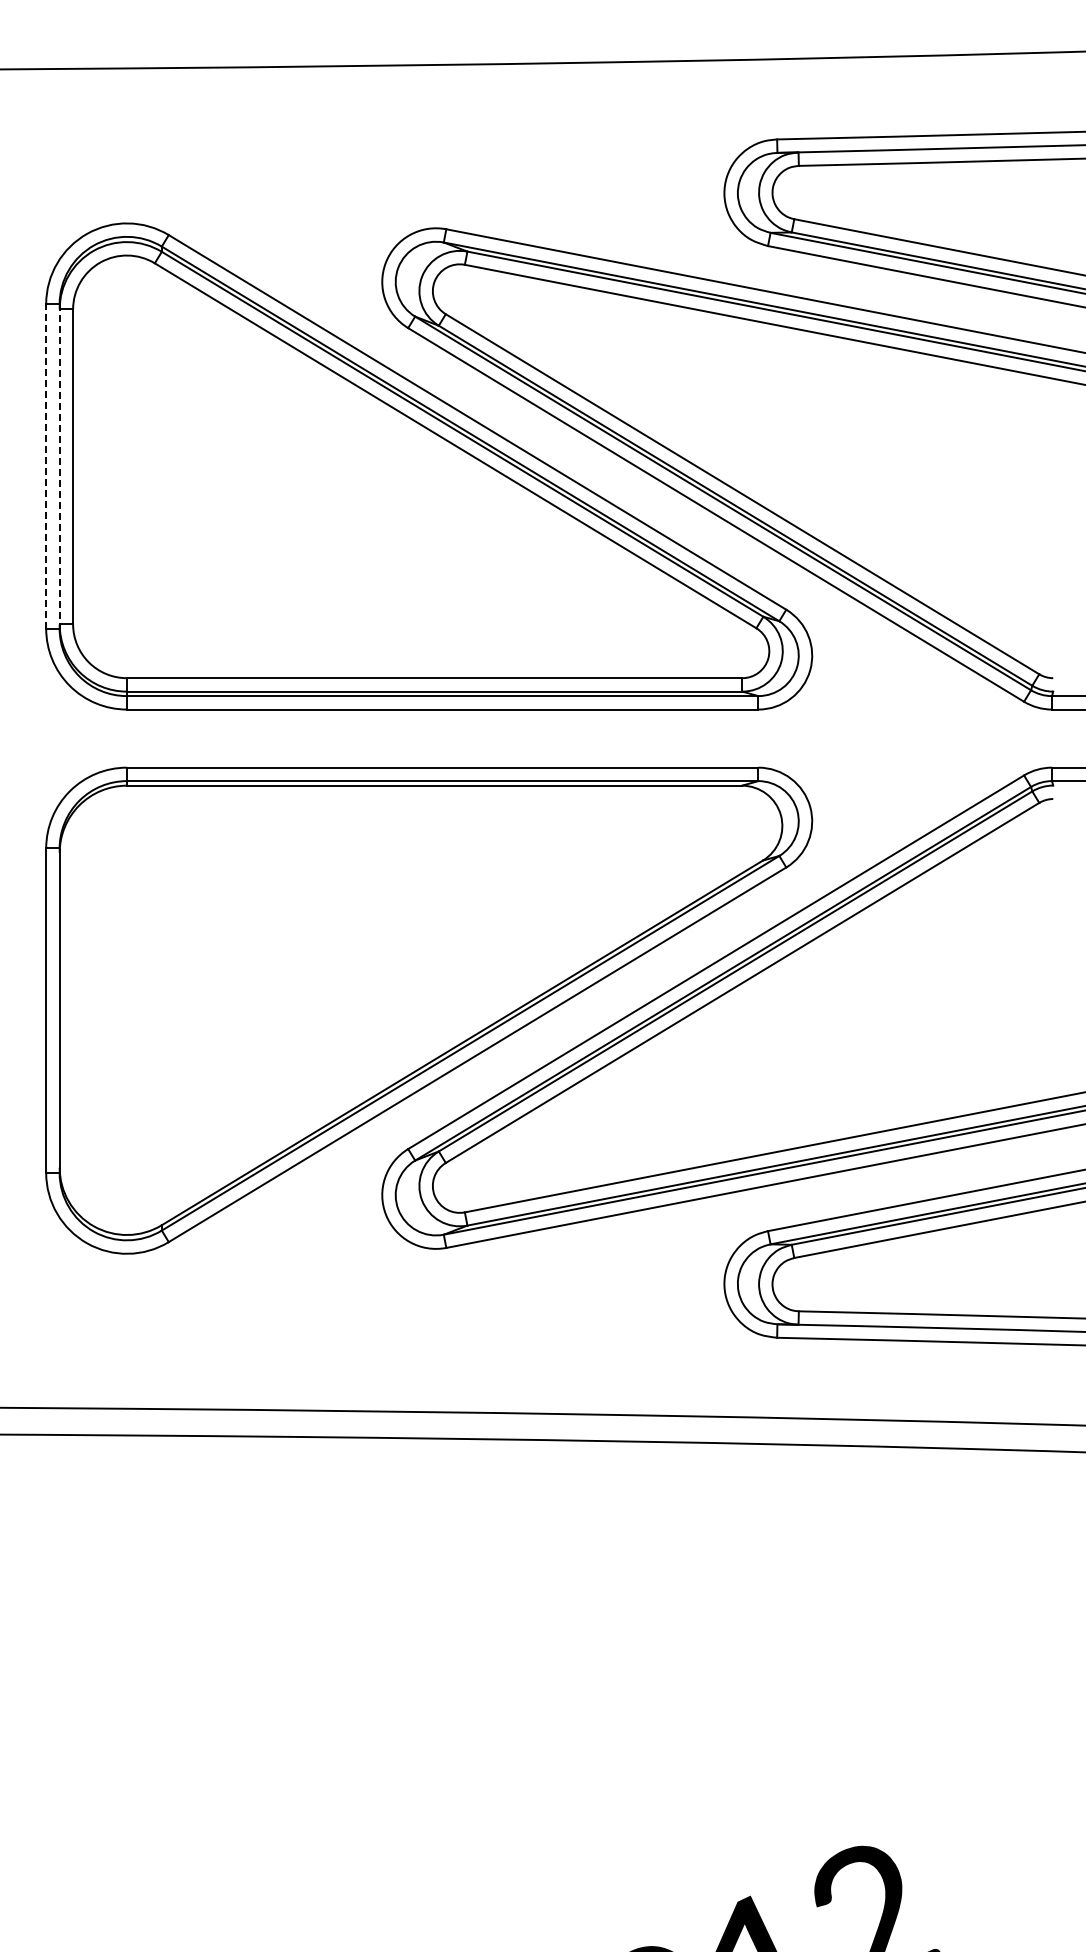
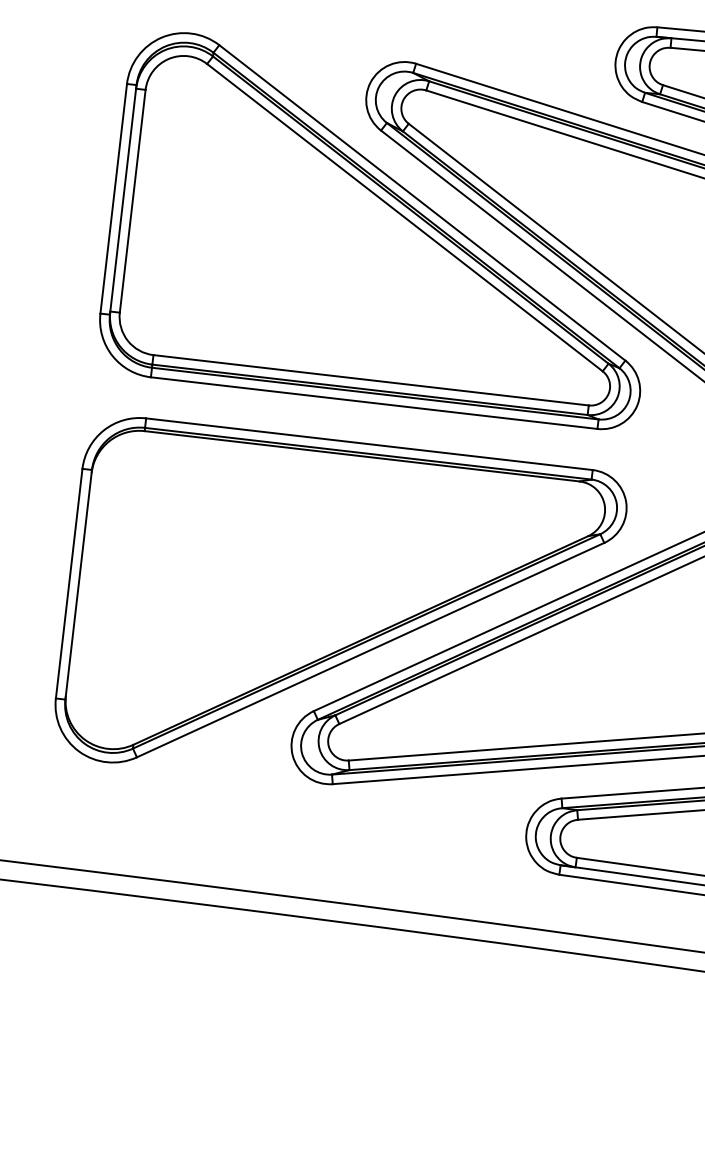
line: (46, 465) -> (114, 198), dashed -> solid
line: (59, 466) -> (123, 199), dashed -> solid

